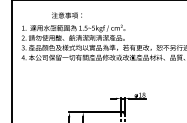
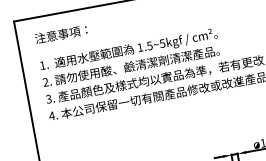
text: (66, 15) -> (60, 34), moved

